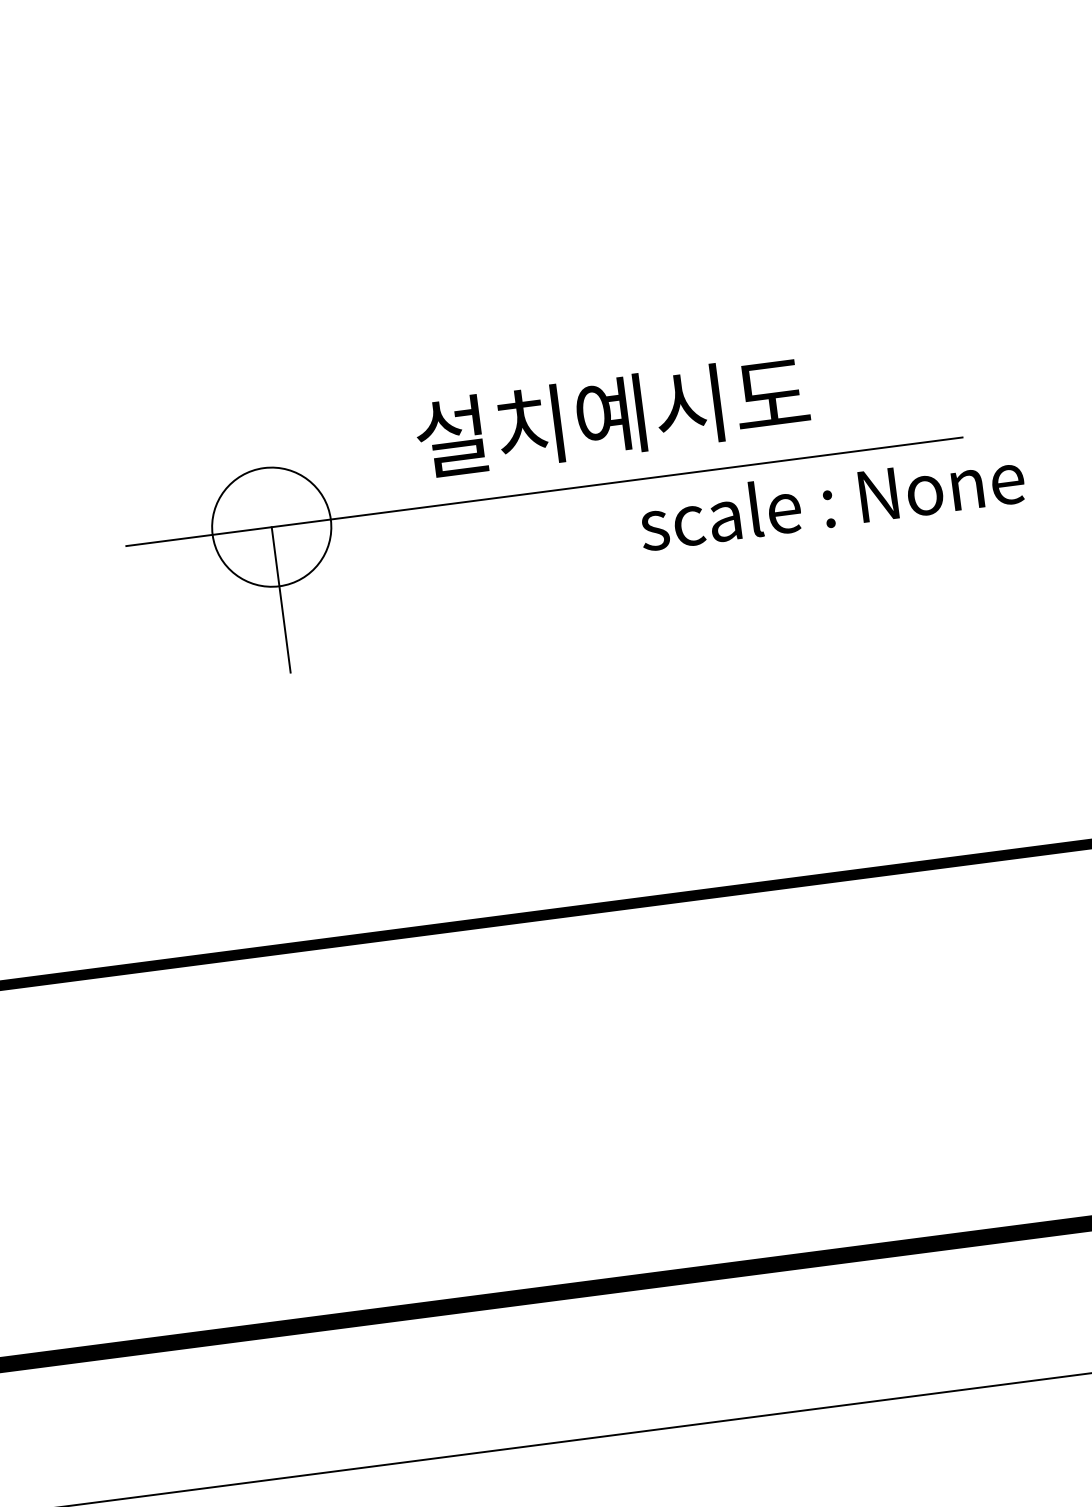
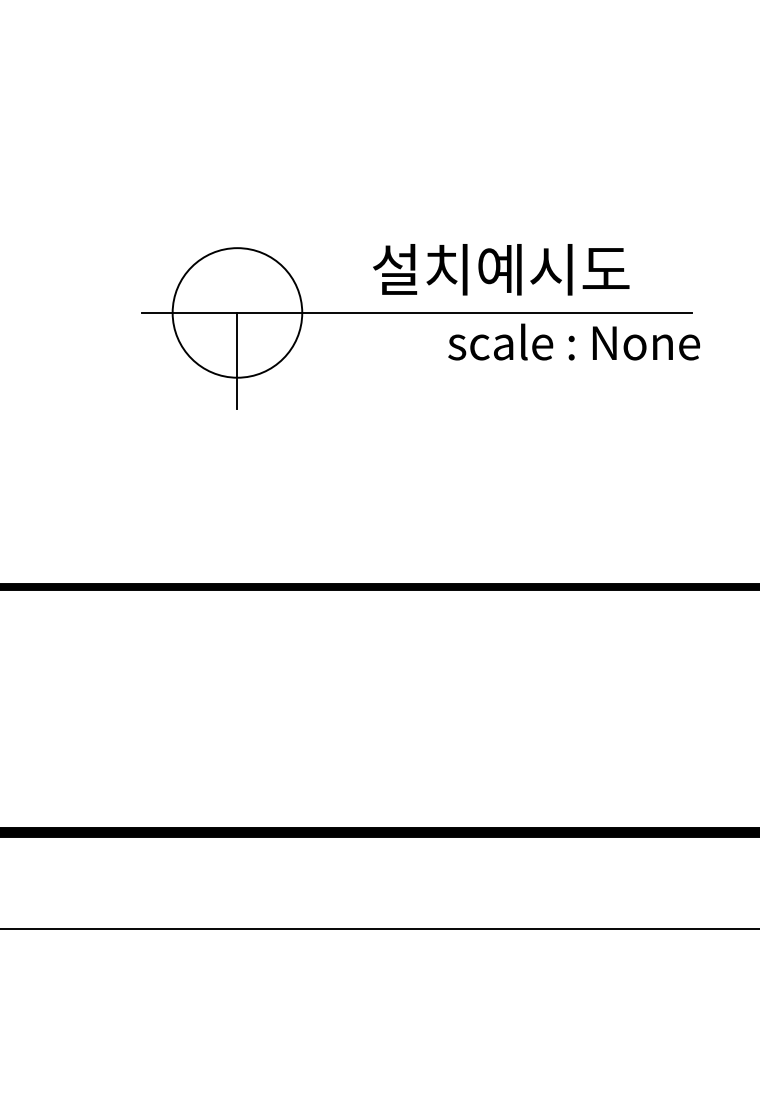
text: (612, 415) -> (501, 269), moved
text: (832, 498) -> (574, 341), moved
circle: (271, 526) -> (237, 312), size x1.67

